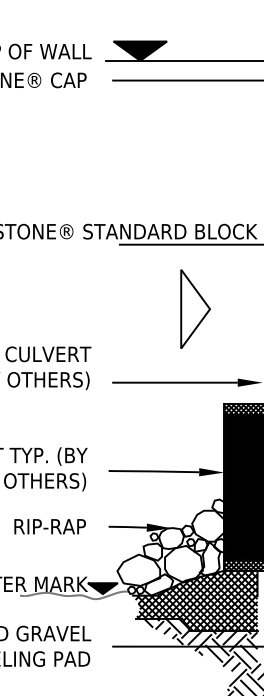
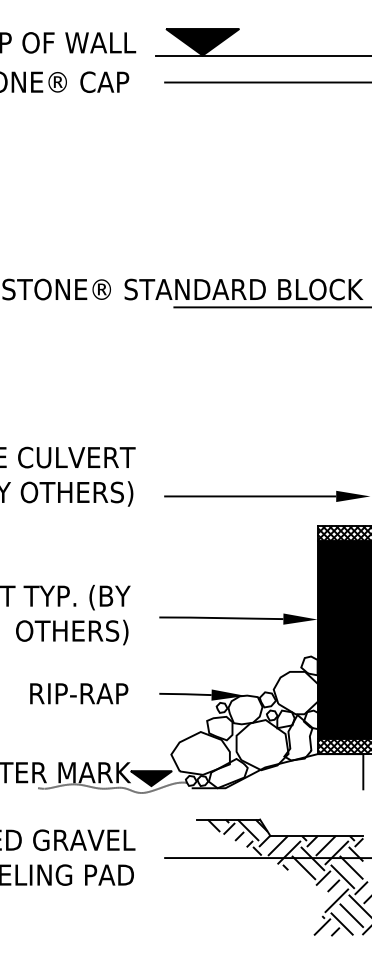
part: (195, 309) -> (278, 395), removed
hatch: (194, 600) -> (277, 794), removed

